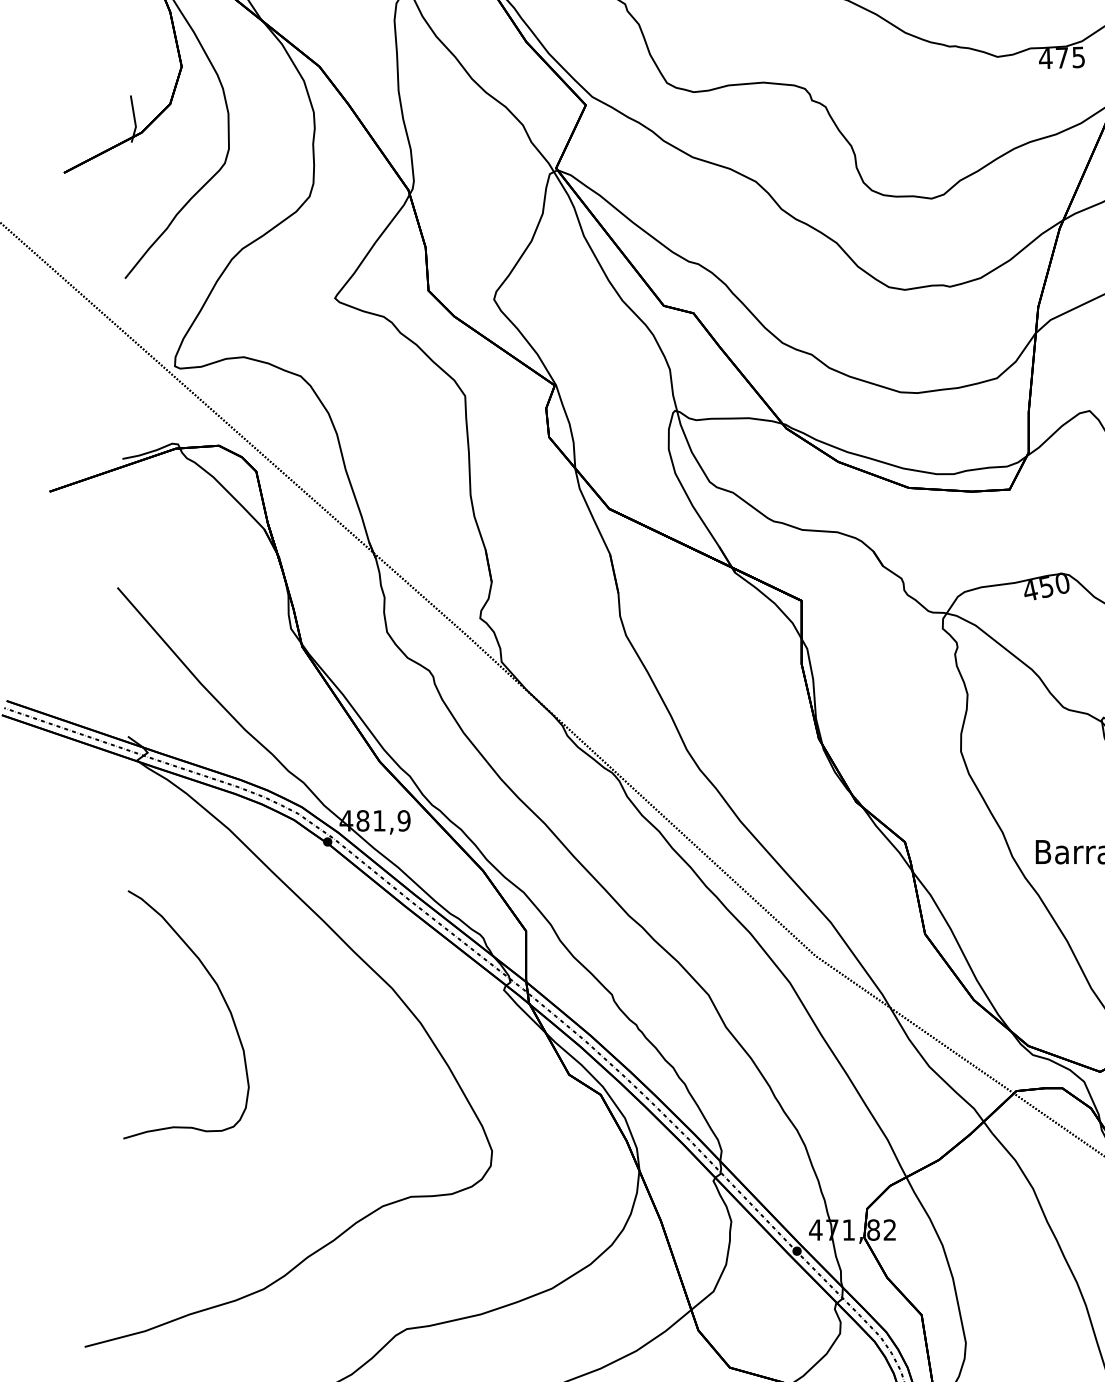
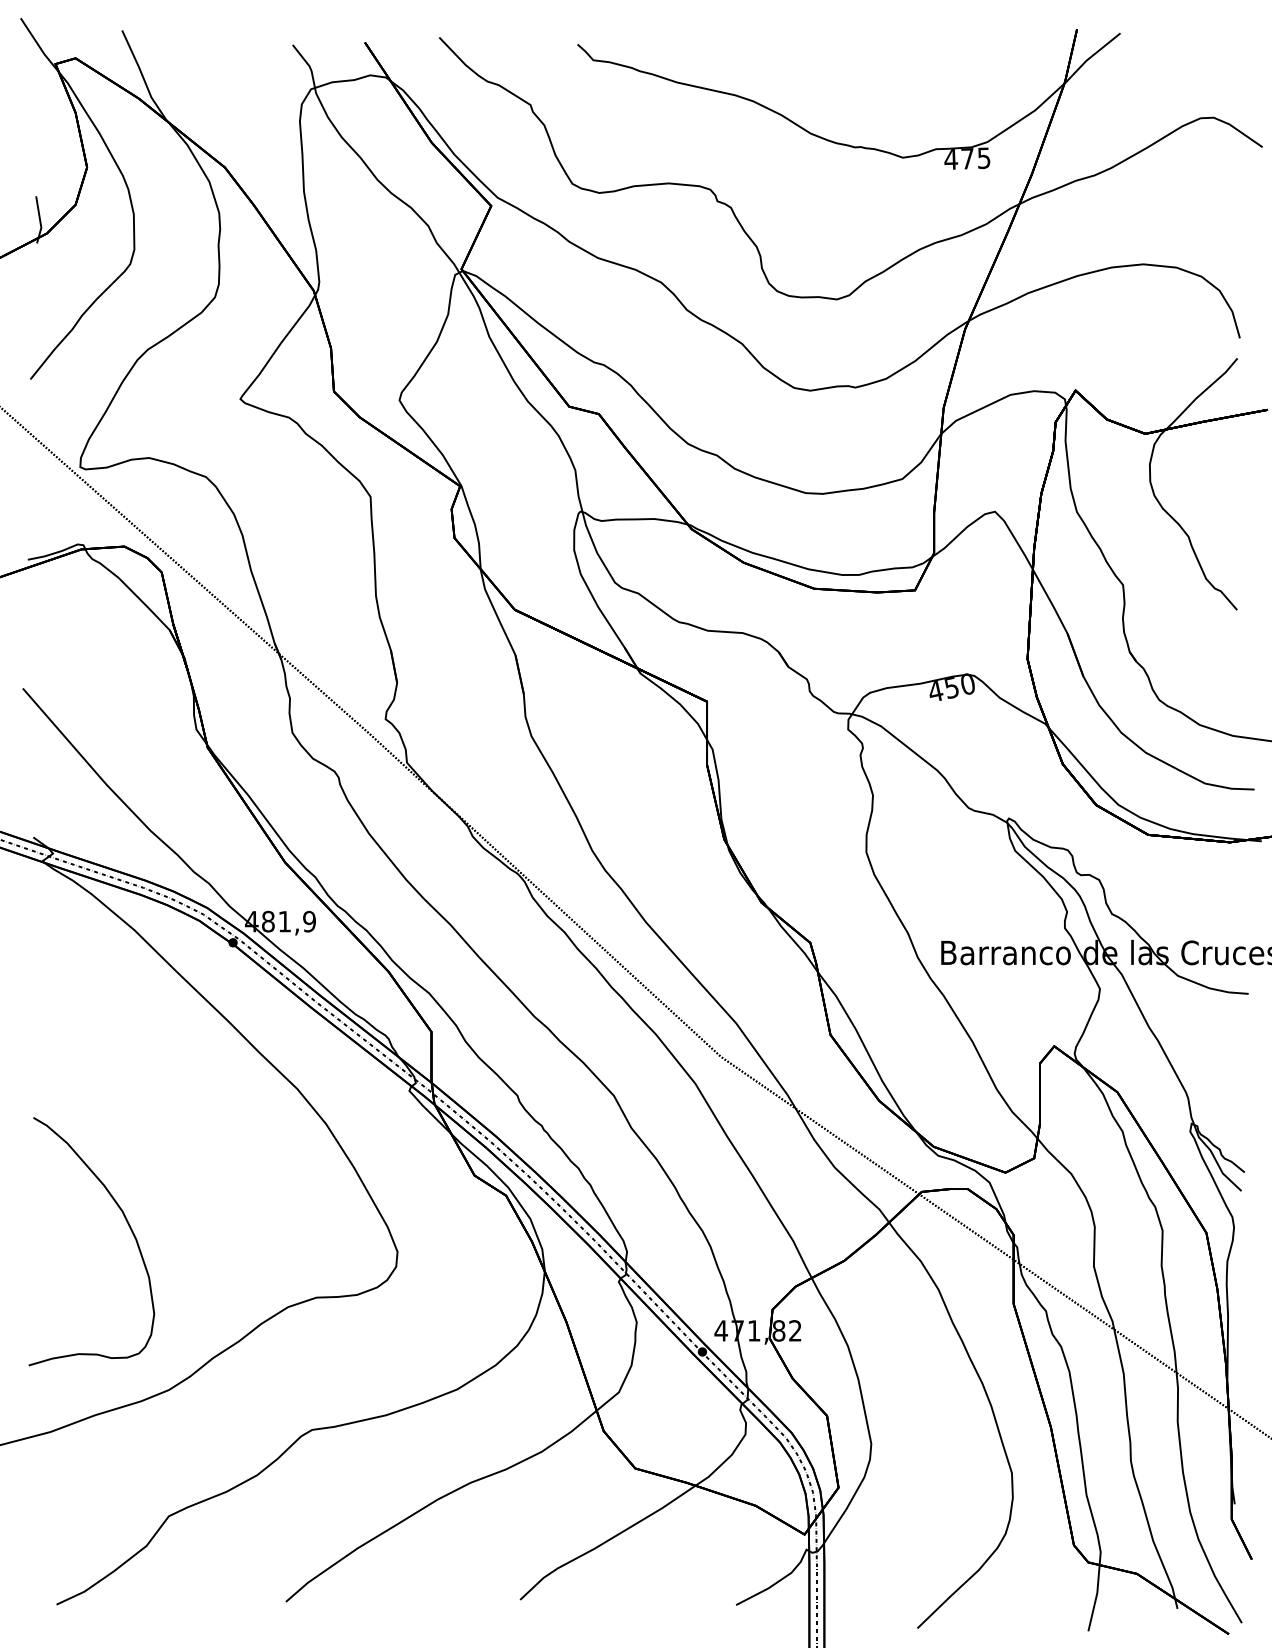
curve: (222, 997) -> (127, 1224), moved

